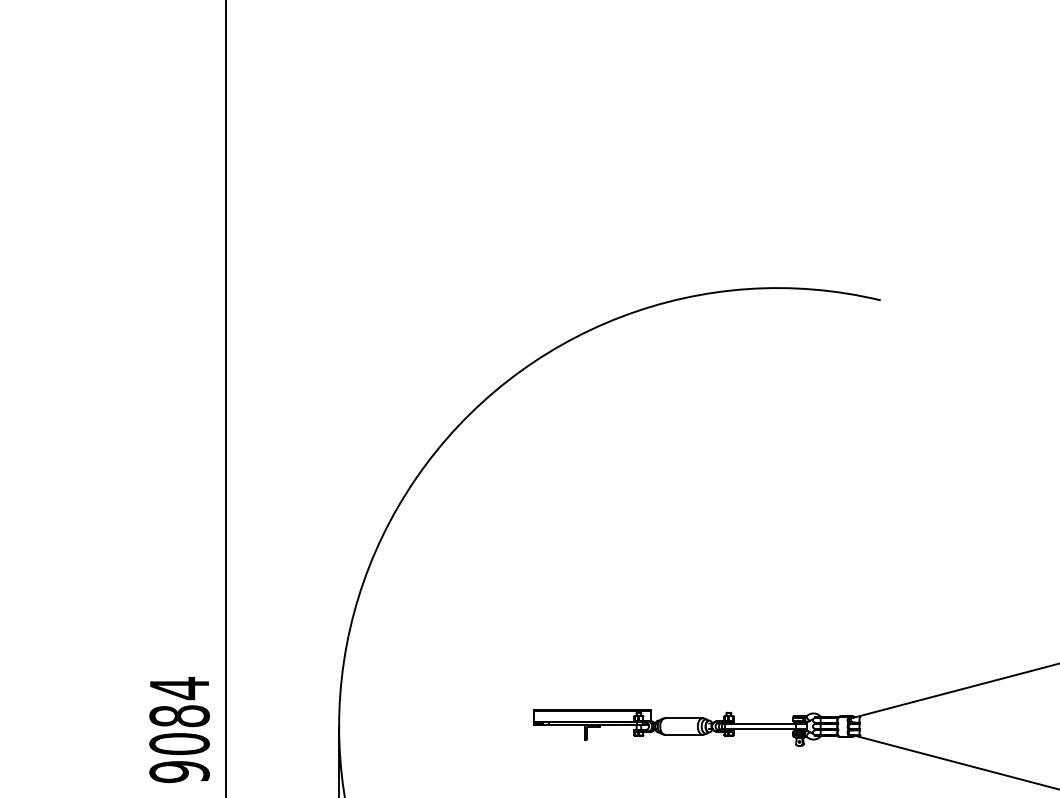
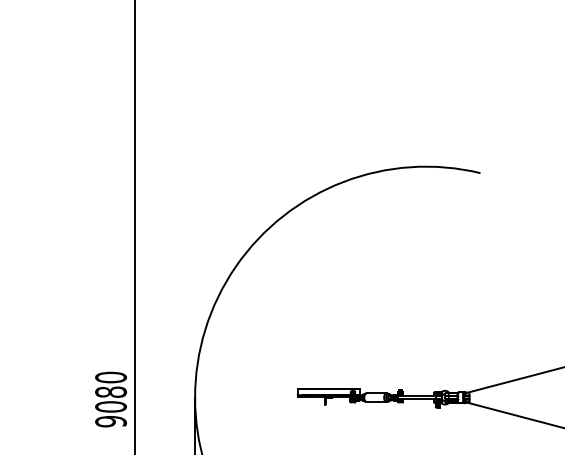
text: (178, 688) -> (110, 377), 9084 -> 9080

